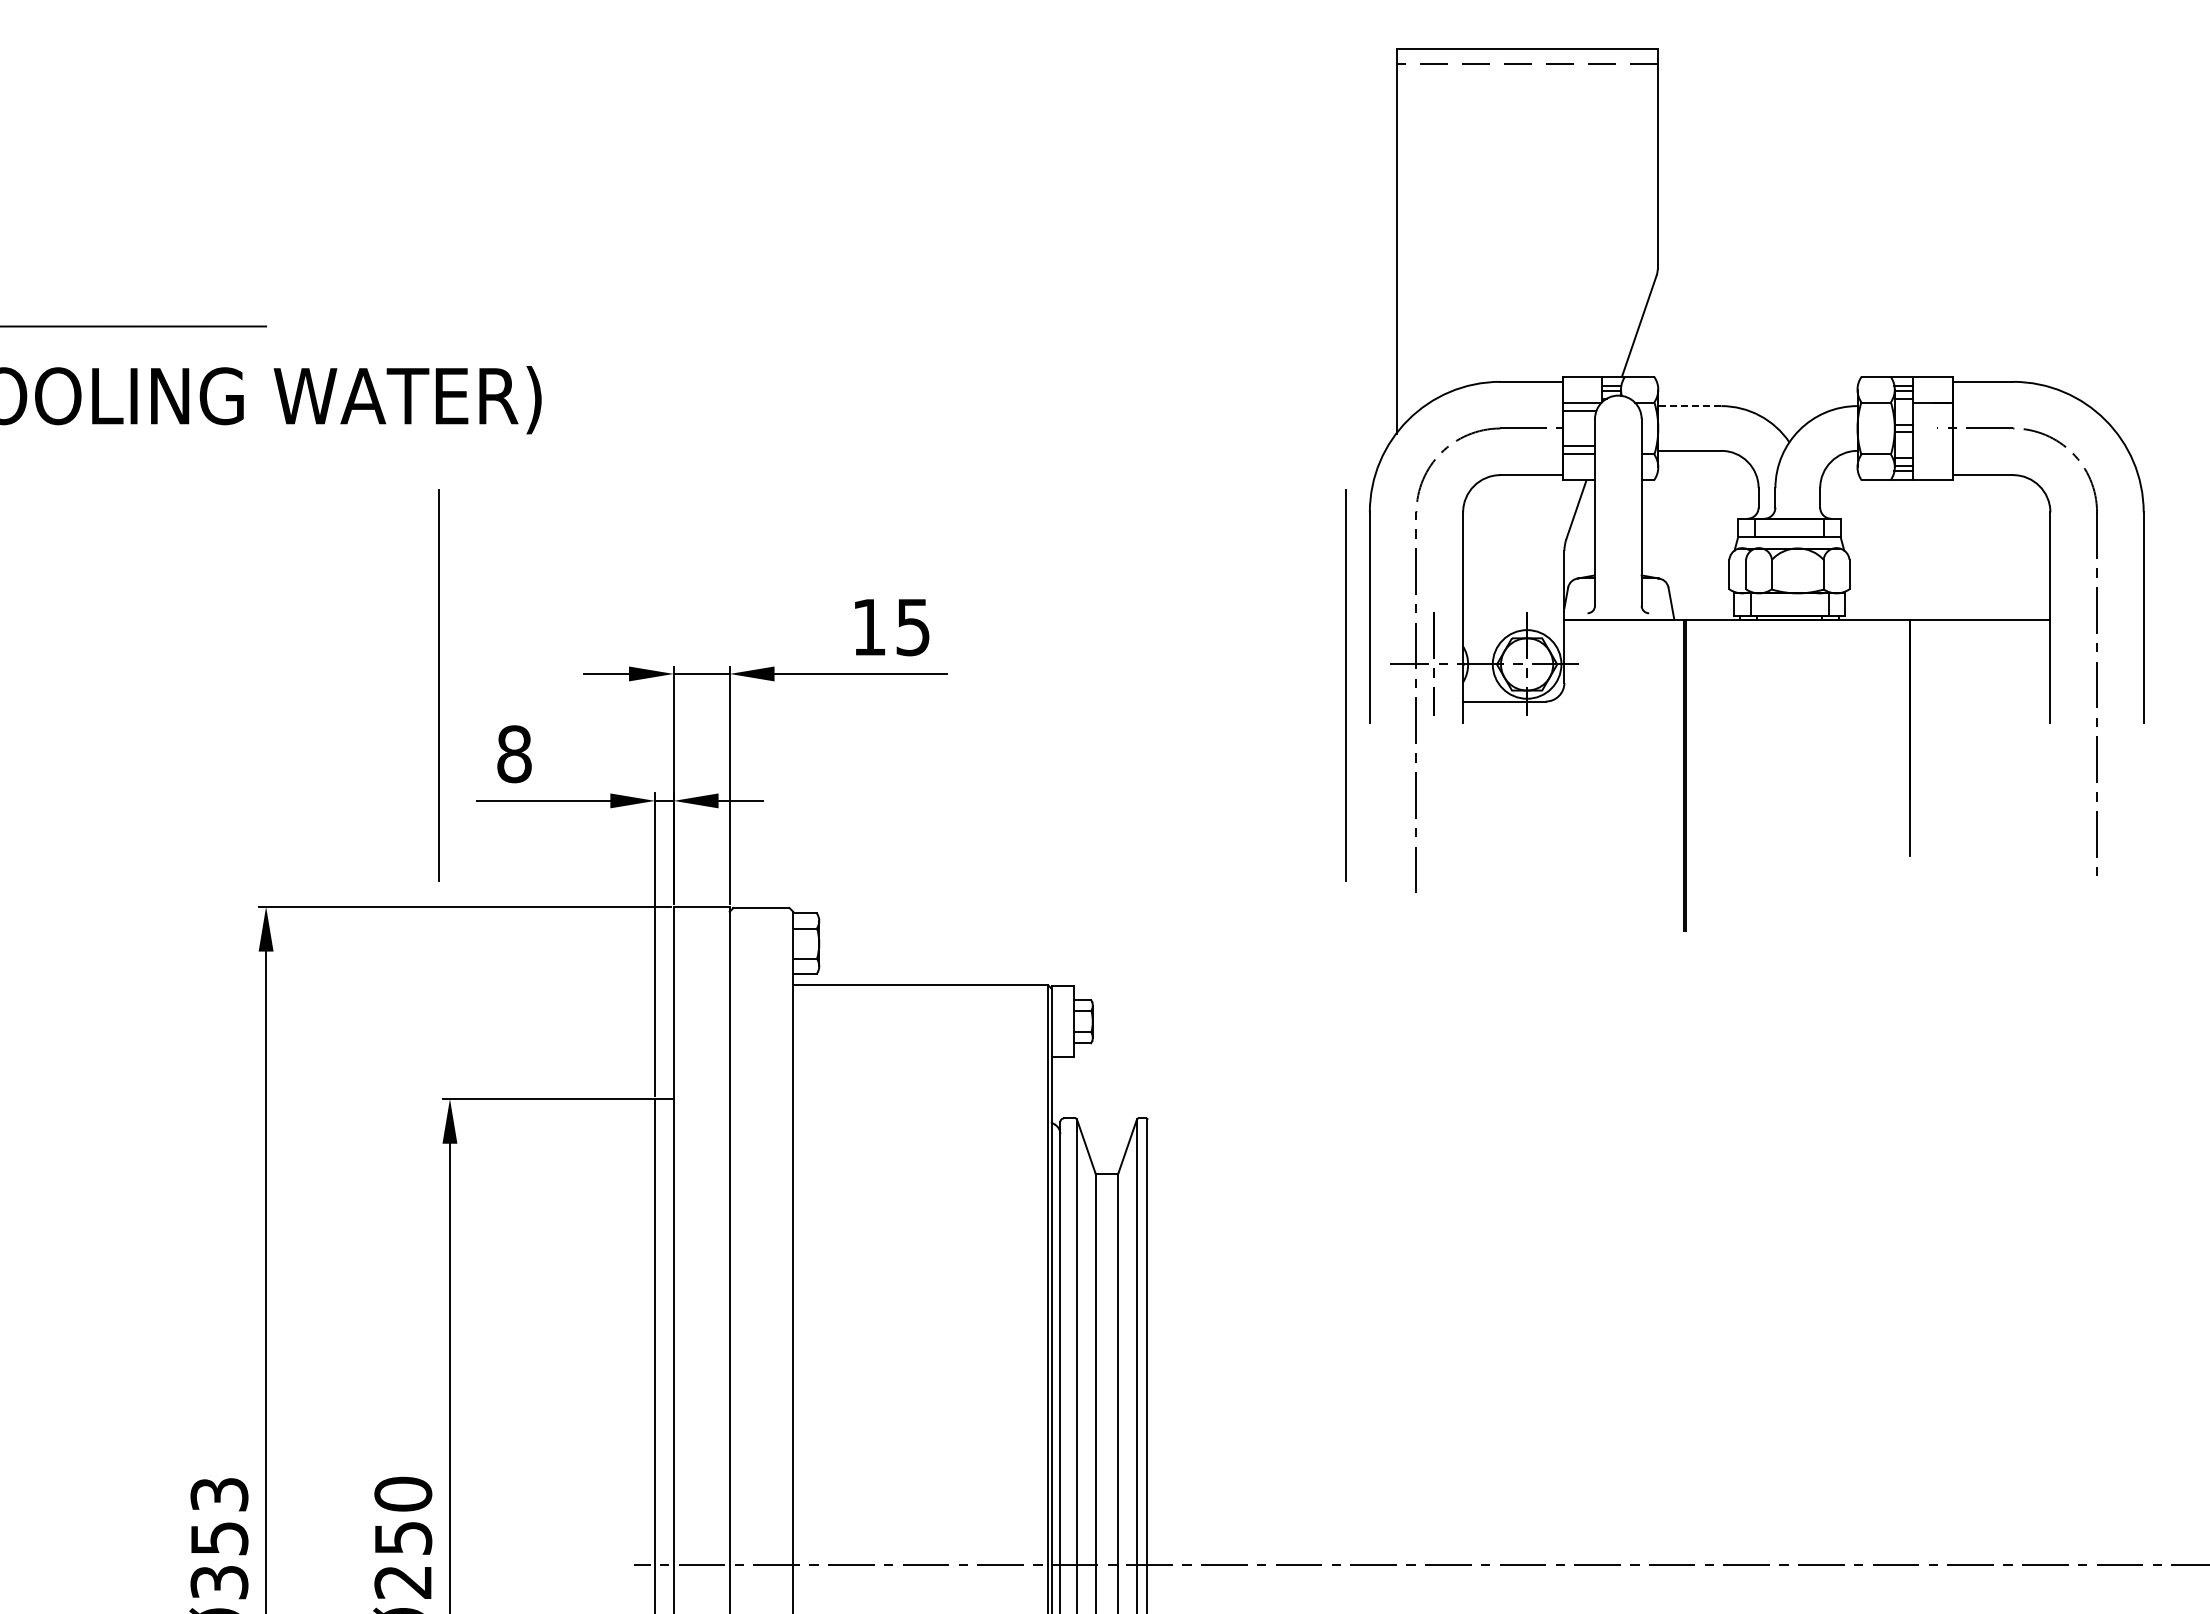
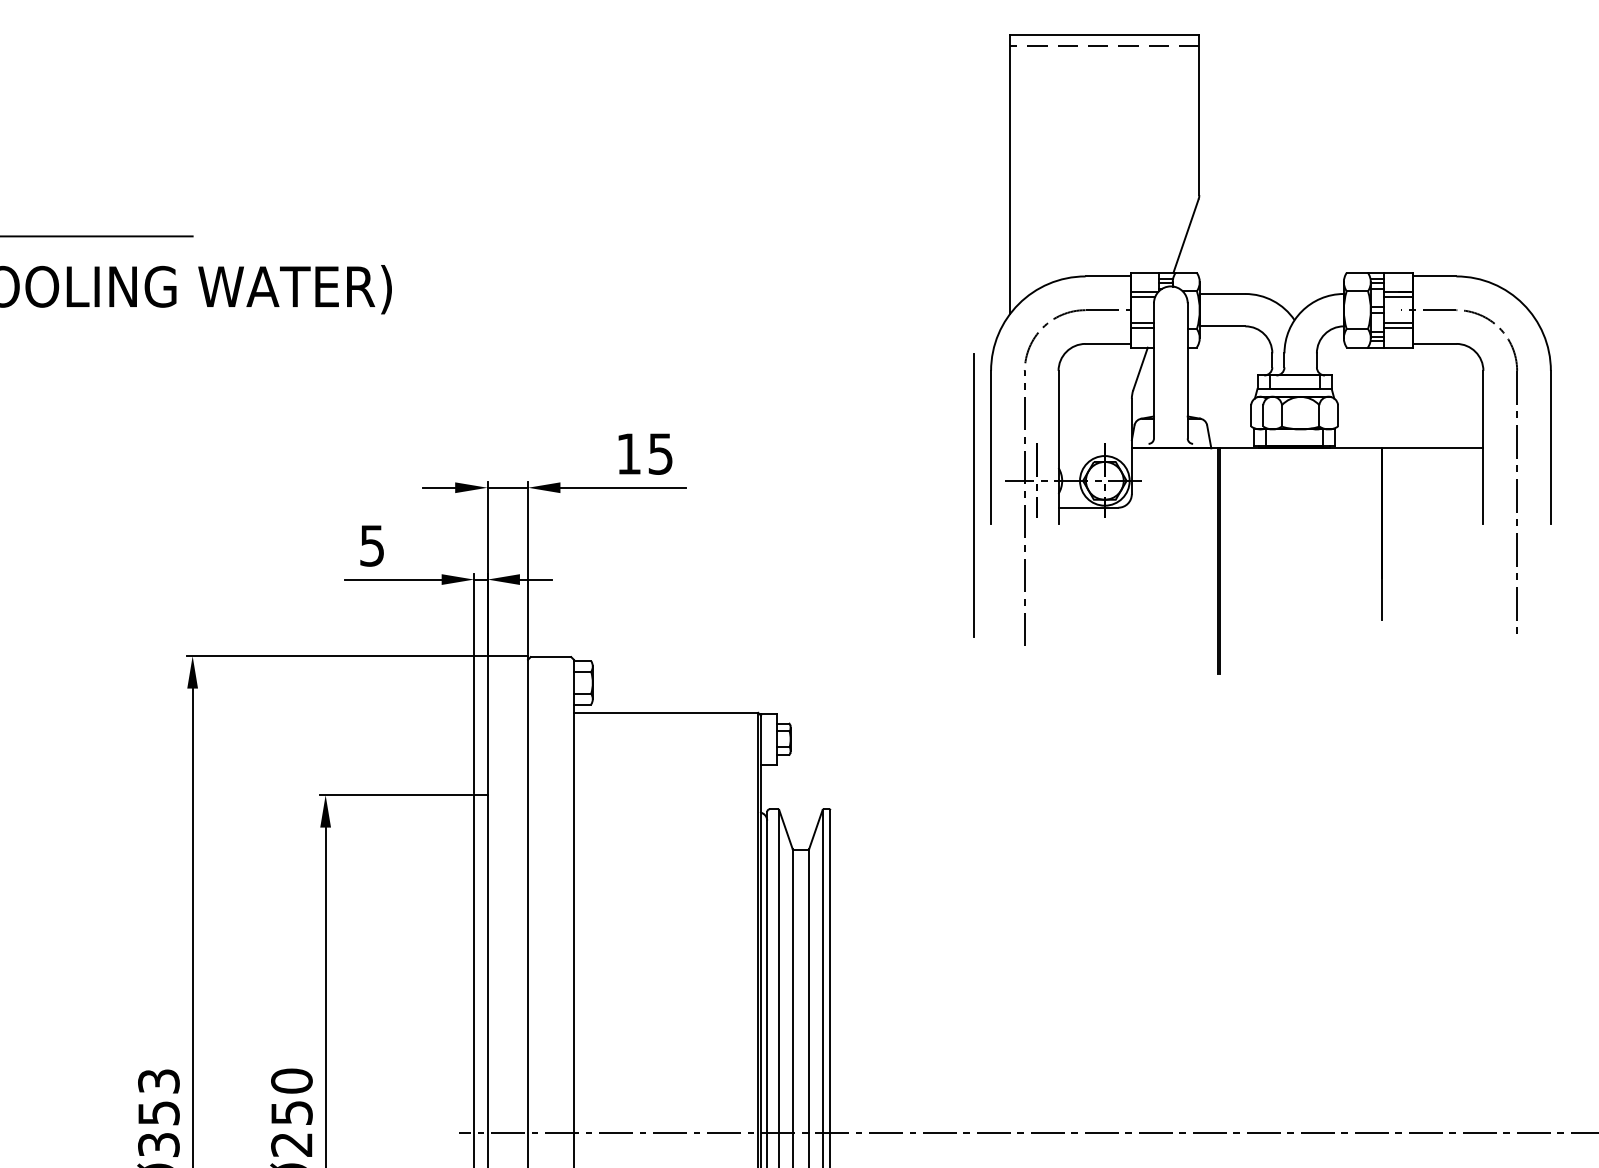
line: (1689, 406) -> (1222, 294), dashed -> solid
line: (1932, 410) -> (1398, 297), added
line: (1932, 446) -> (1398, 323), added
line: (1932, 453) -> (1398, 328), added
line: (438, 685) -> (317, 496), removed
text: (514, 754) -> (372, 546), 8 -> 5

